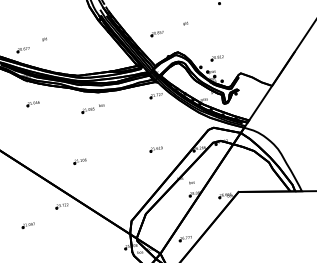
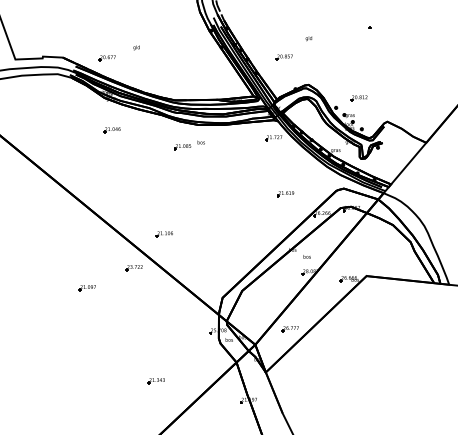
text: (185, 23) -> (308, 38), moved
part: (156, 149) -> (285, 194), moved
part: (79, 161) -> (163, 234), moved

